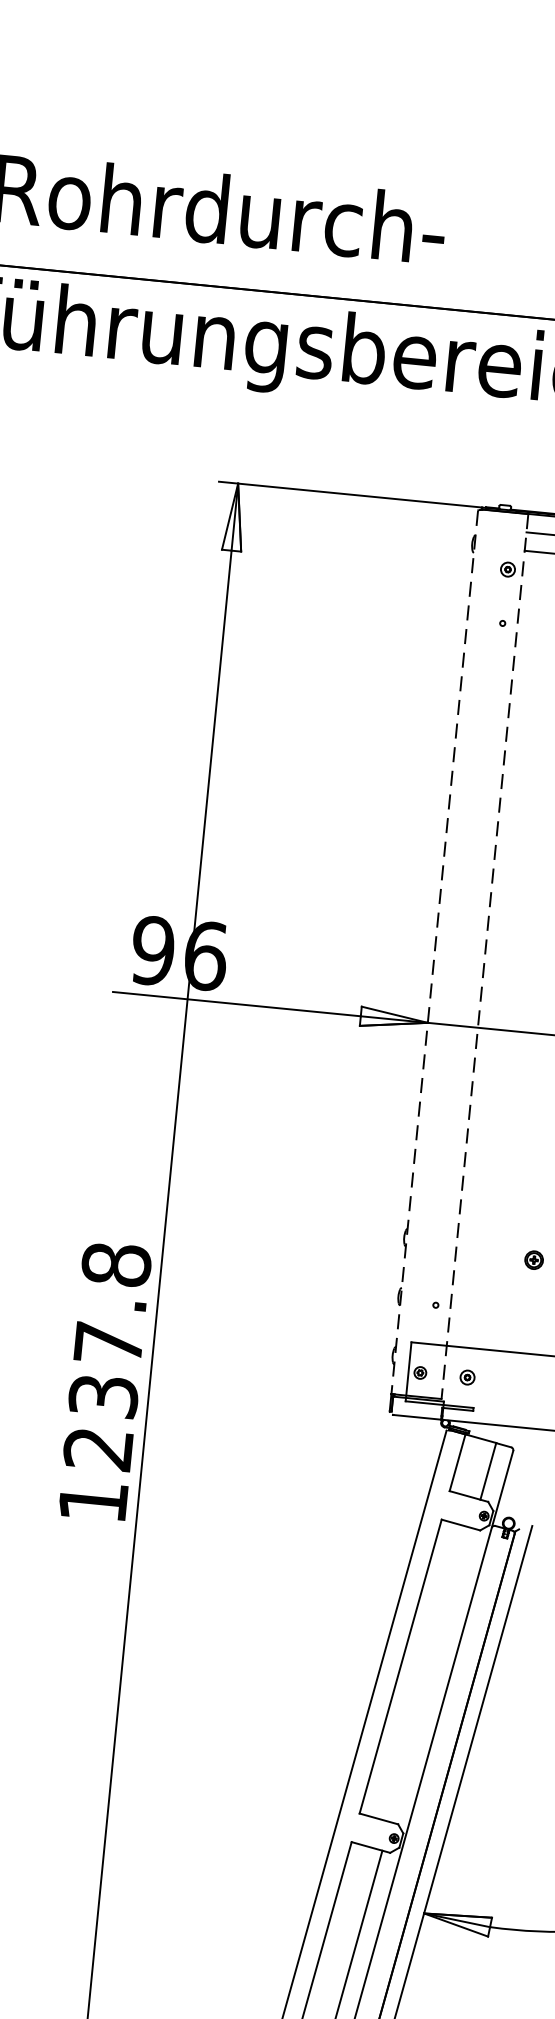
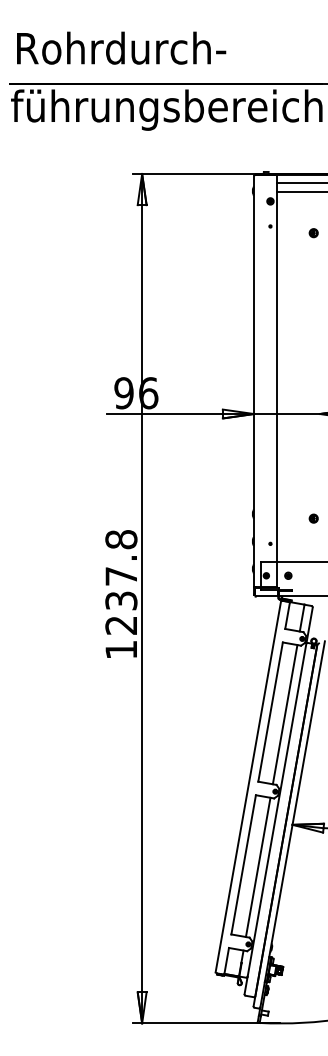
line: (435, 953) -> (254, 381), dashed -> solid
line: (485, 955) -> (277, 380), dashed -> solid
line: (430, 1674) -> (284, 714), added

